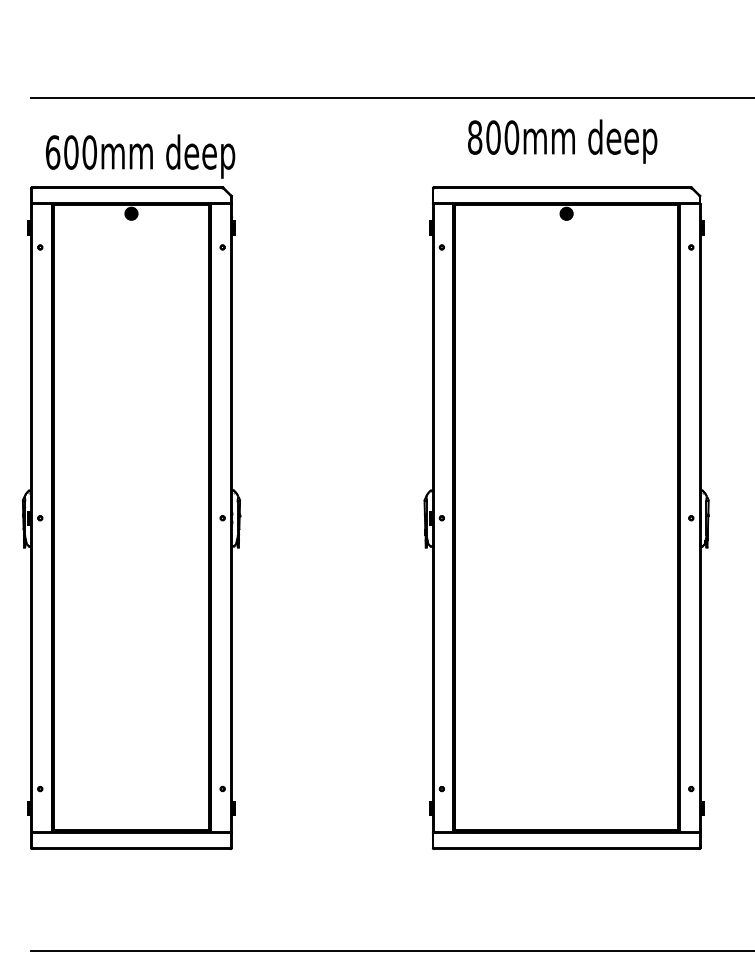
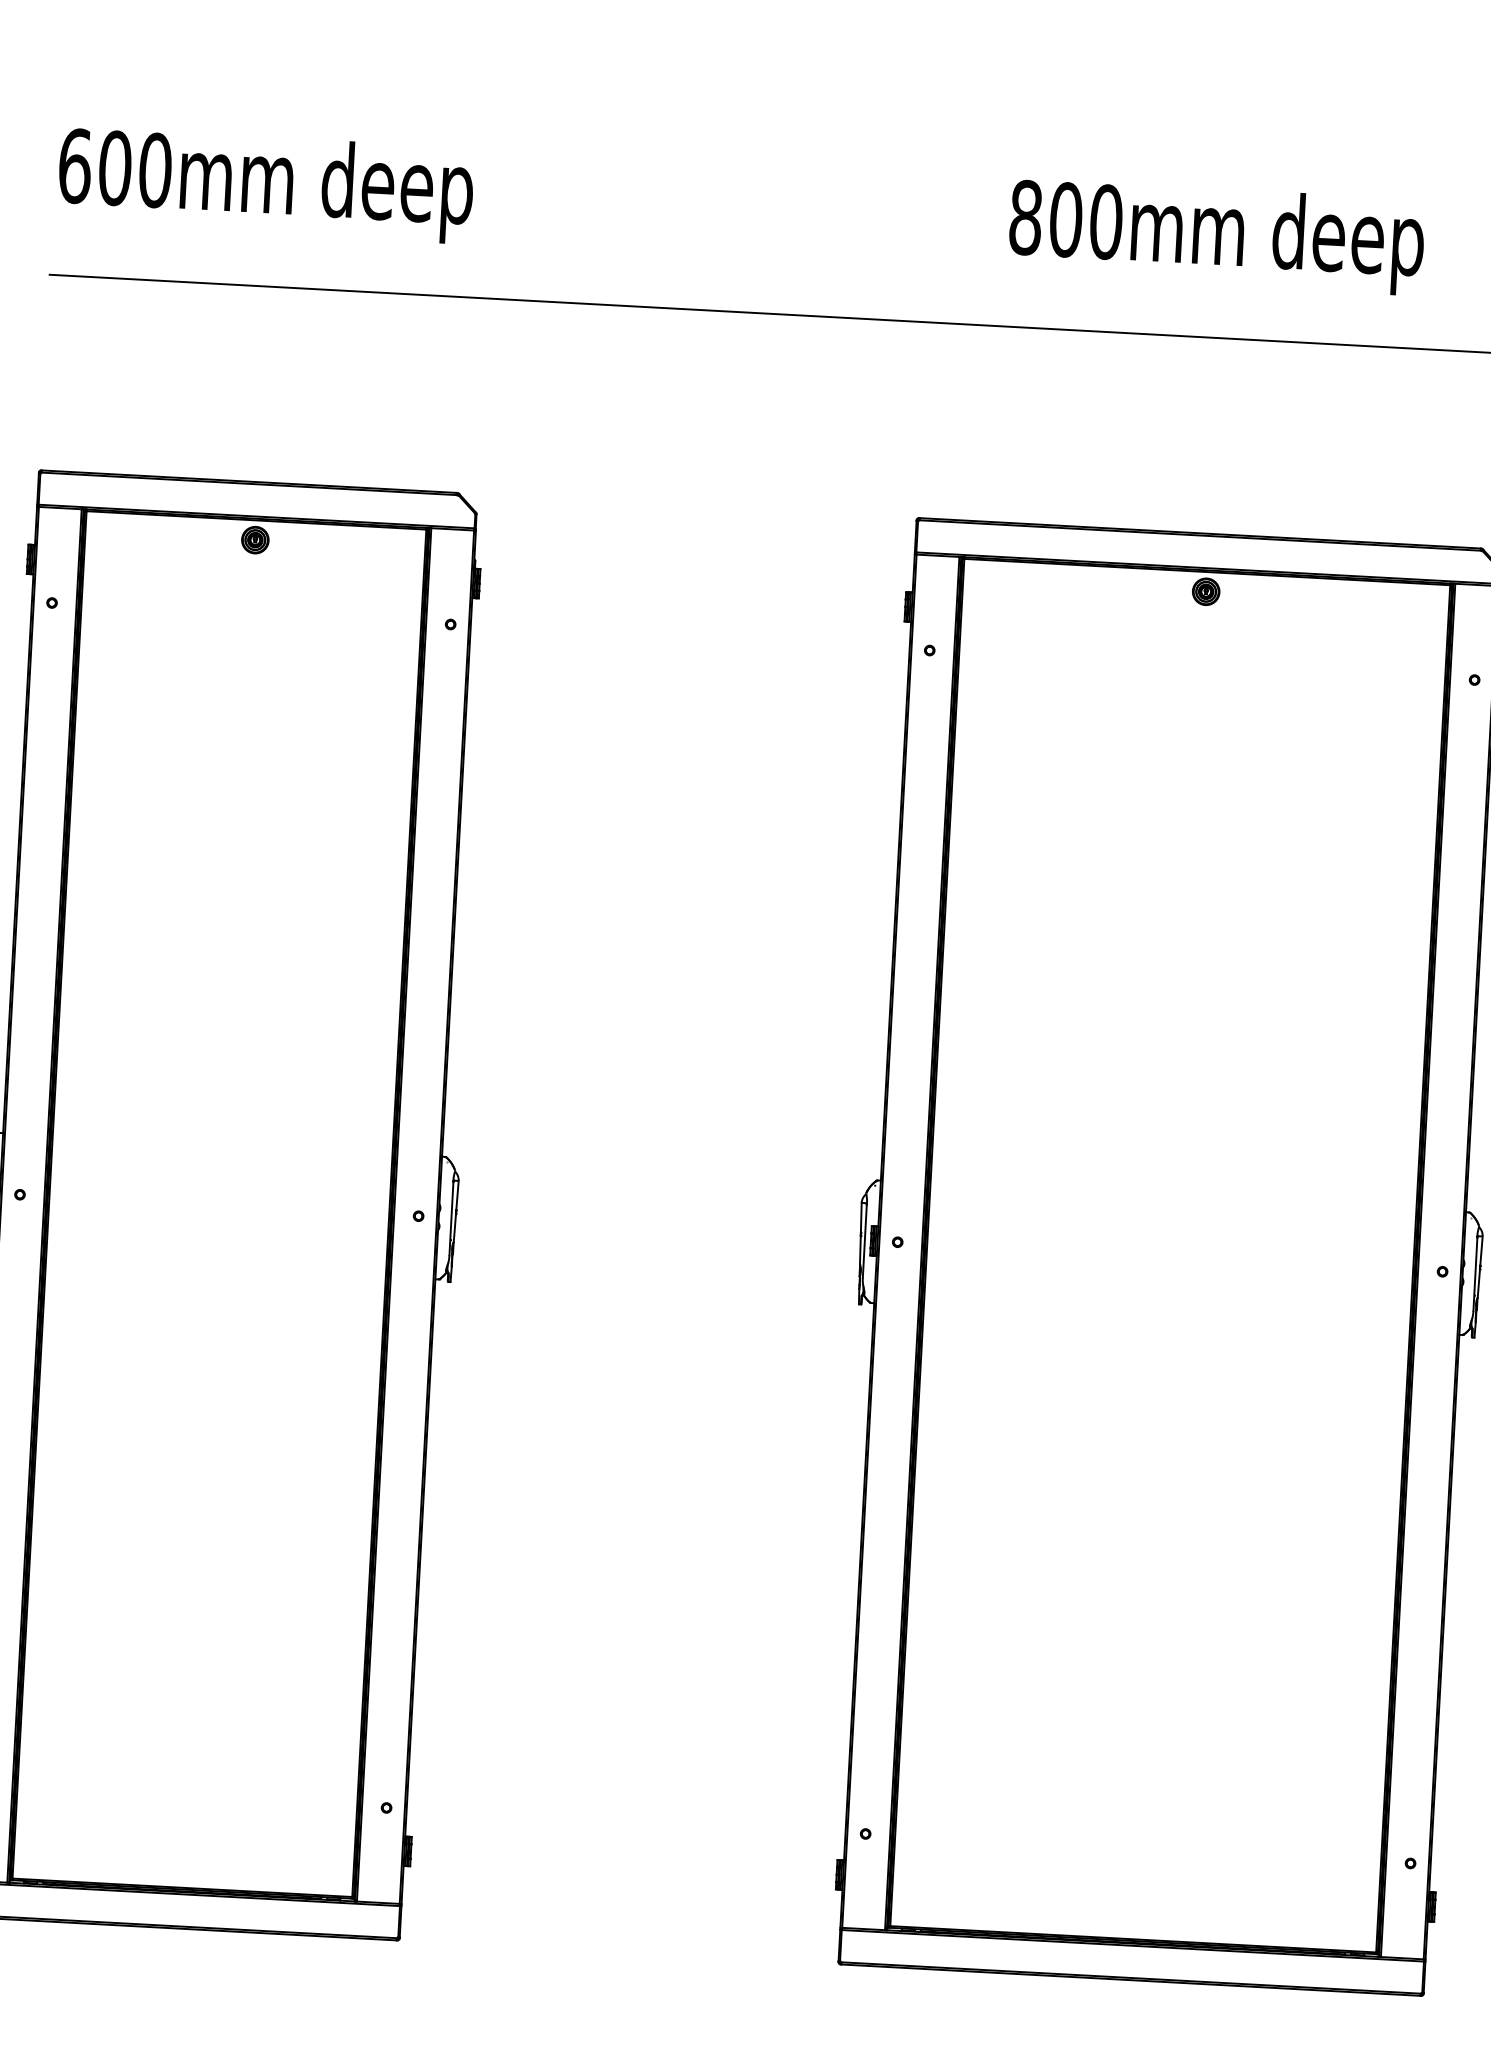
text: (562, 141) -> (1216, 236), moved
text: (140, 156) -> (265, 185), moved

